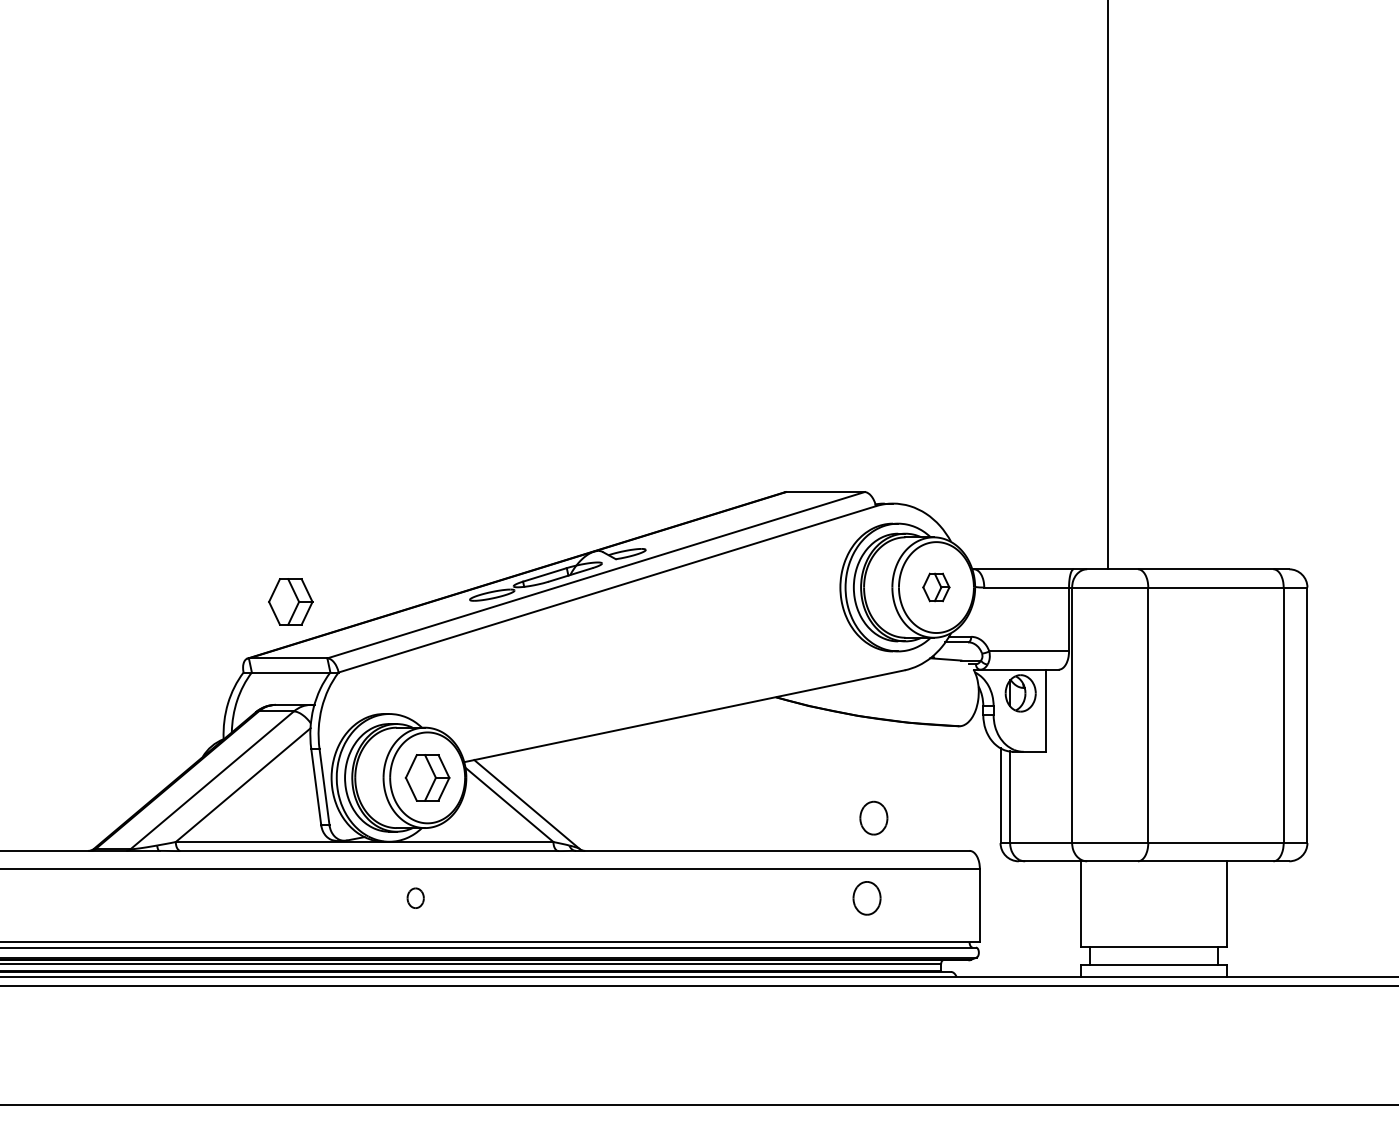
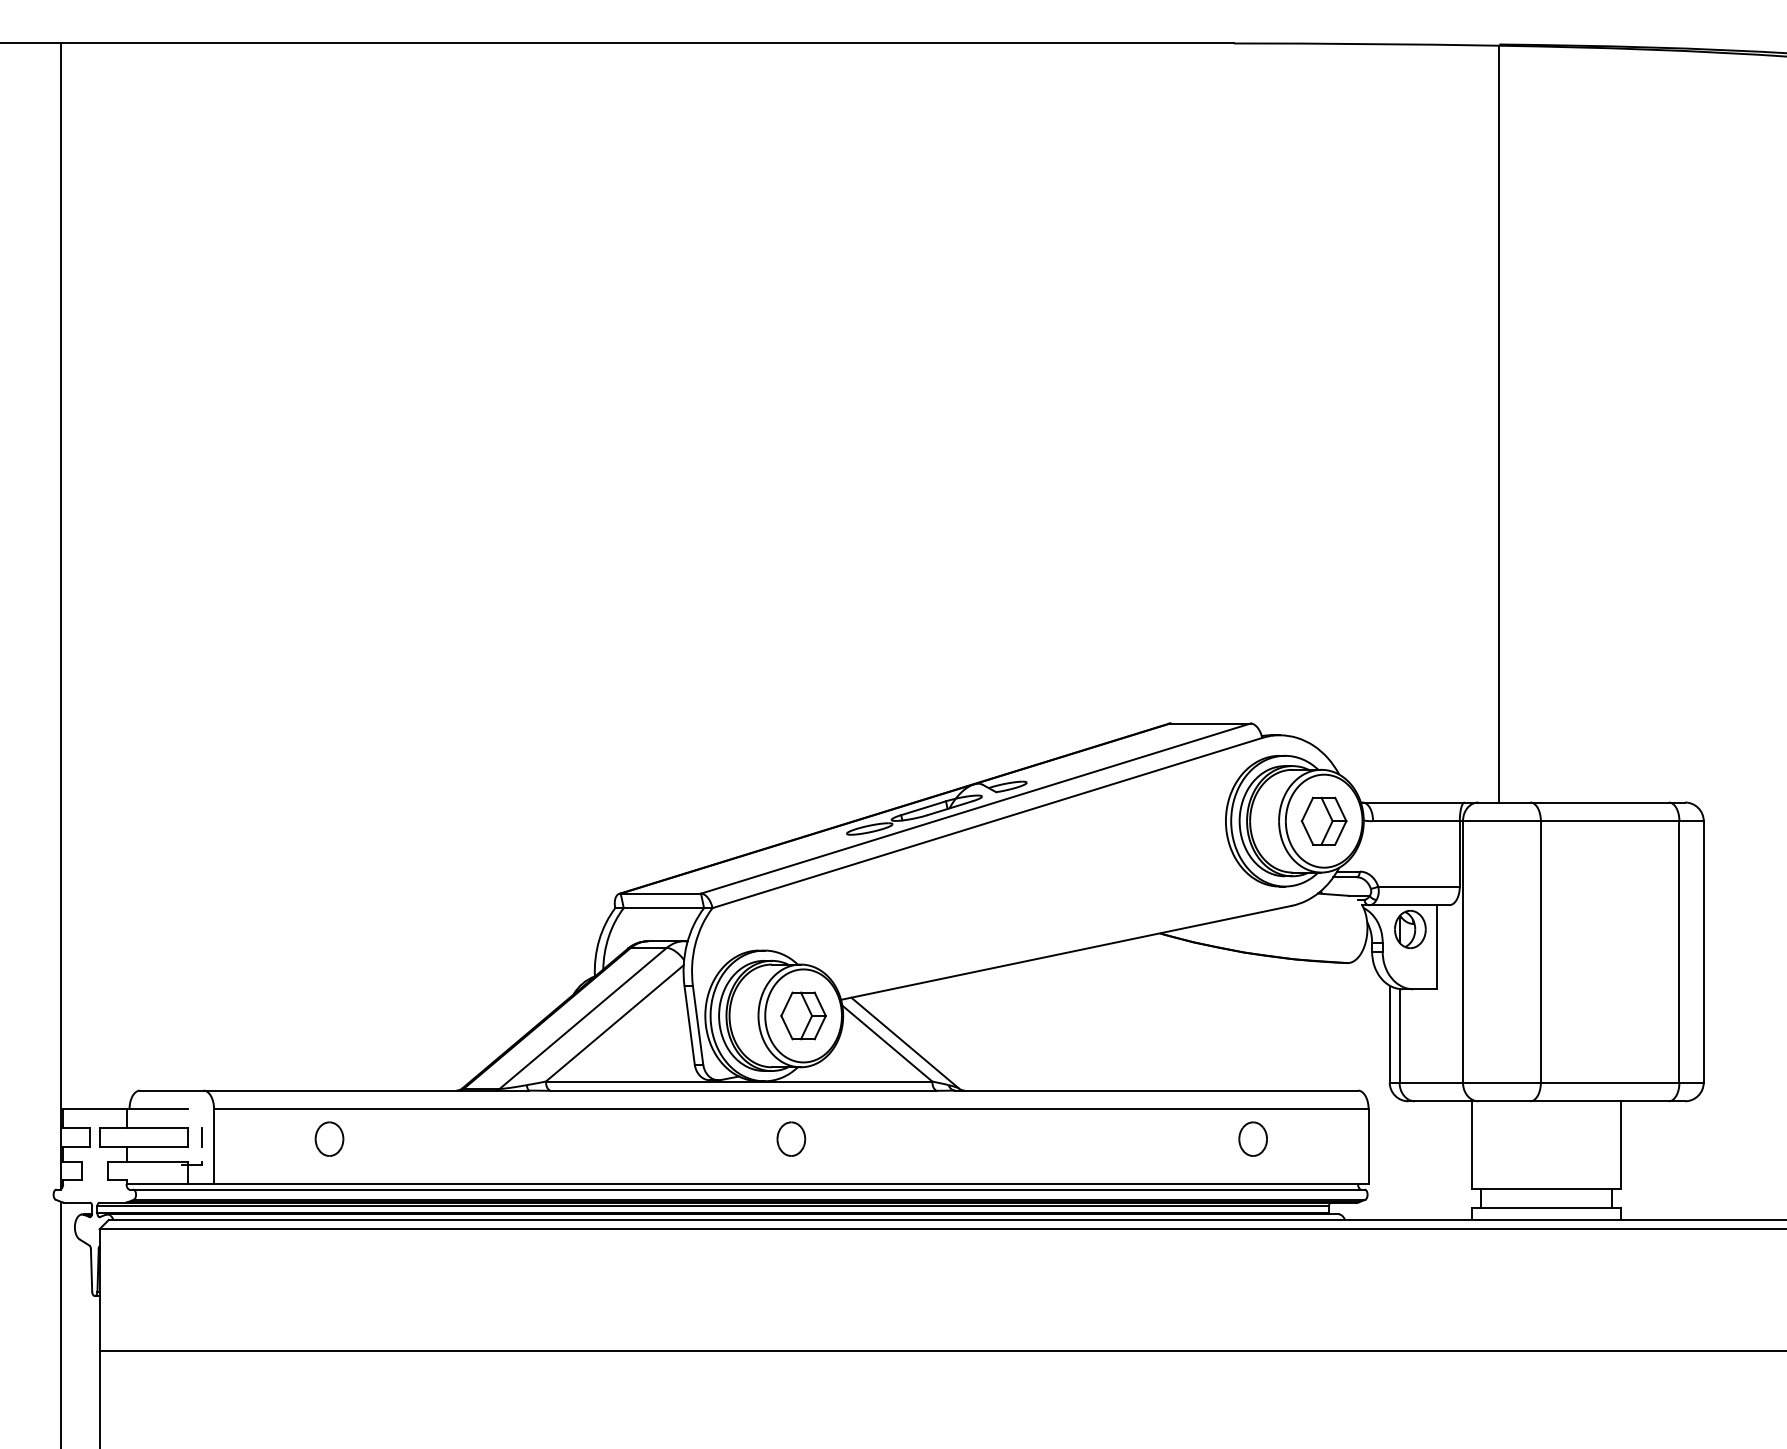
part: (935, 586) -> (1323, 820), size x1.67
part: (290, 601) -> (663, 835), removed
part: (873, 817) -> (1259, 1056), removed
part: (415, 897) -> (791, 1138), size x1.67

